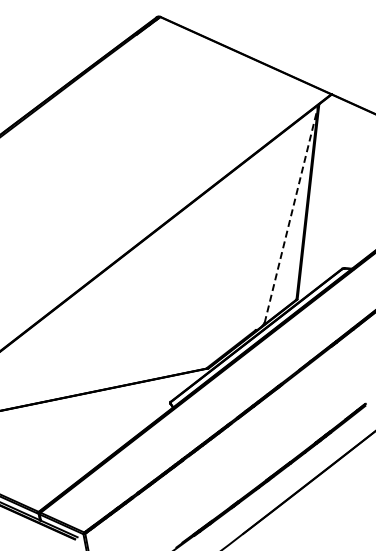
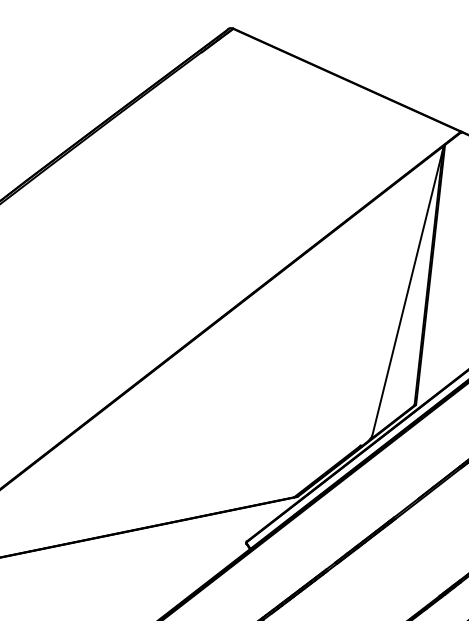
line: (291, 215) -> (407, 293), dashed -> solid

